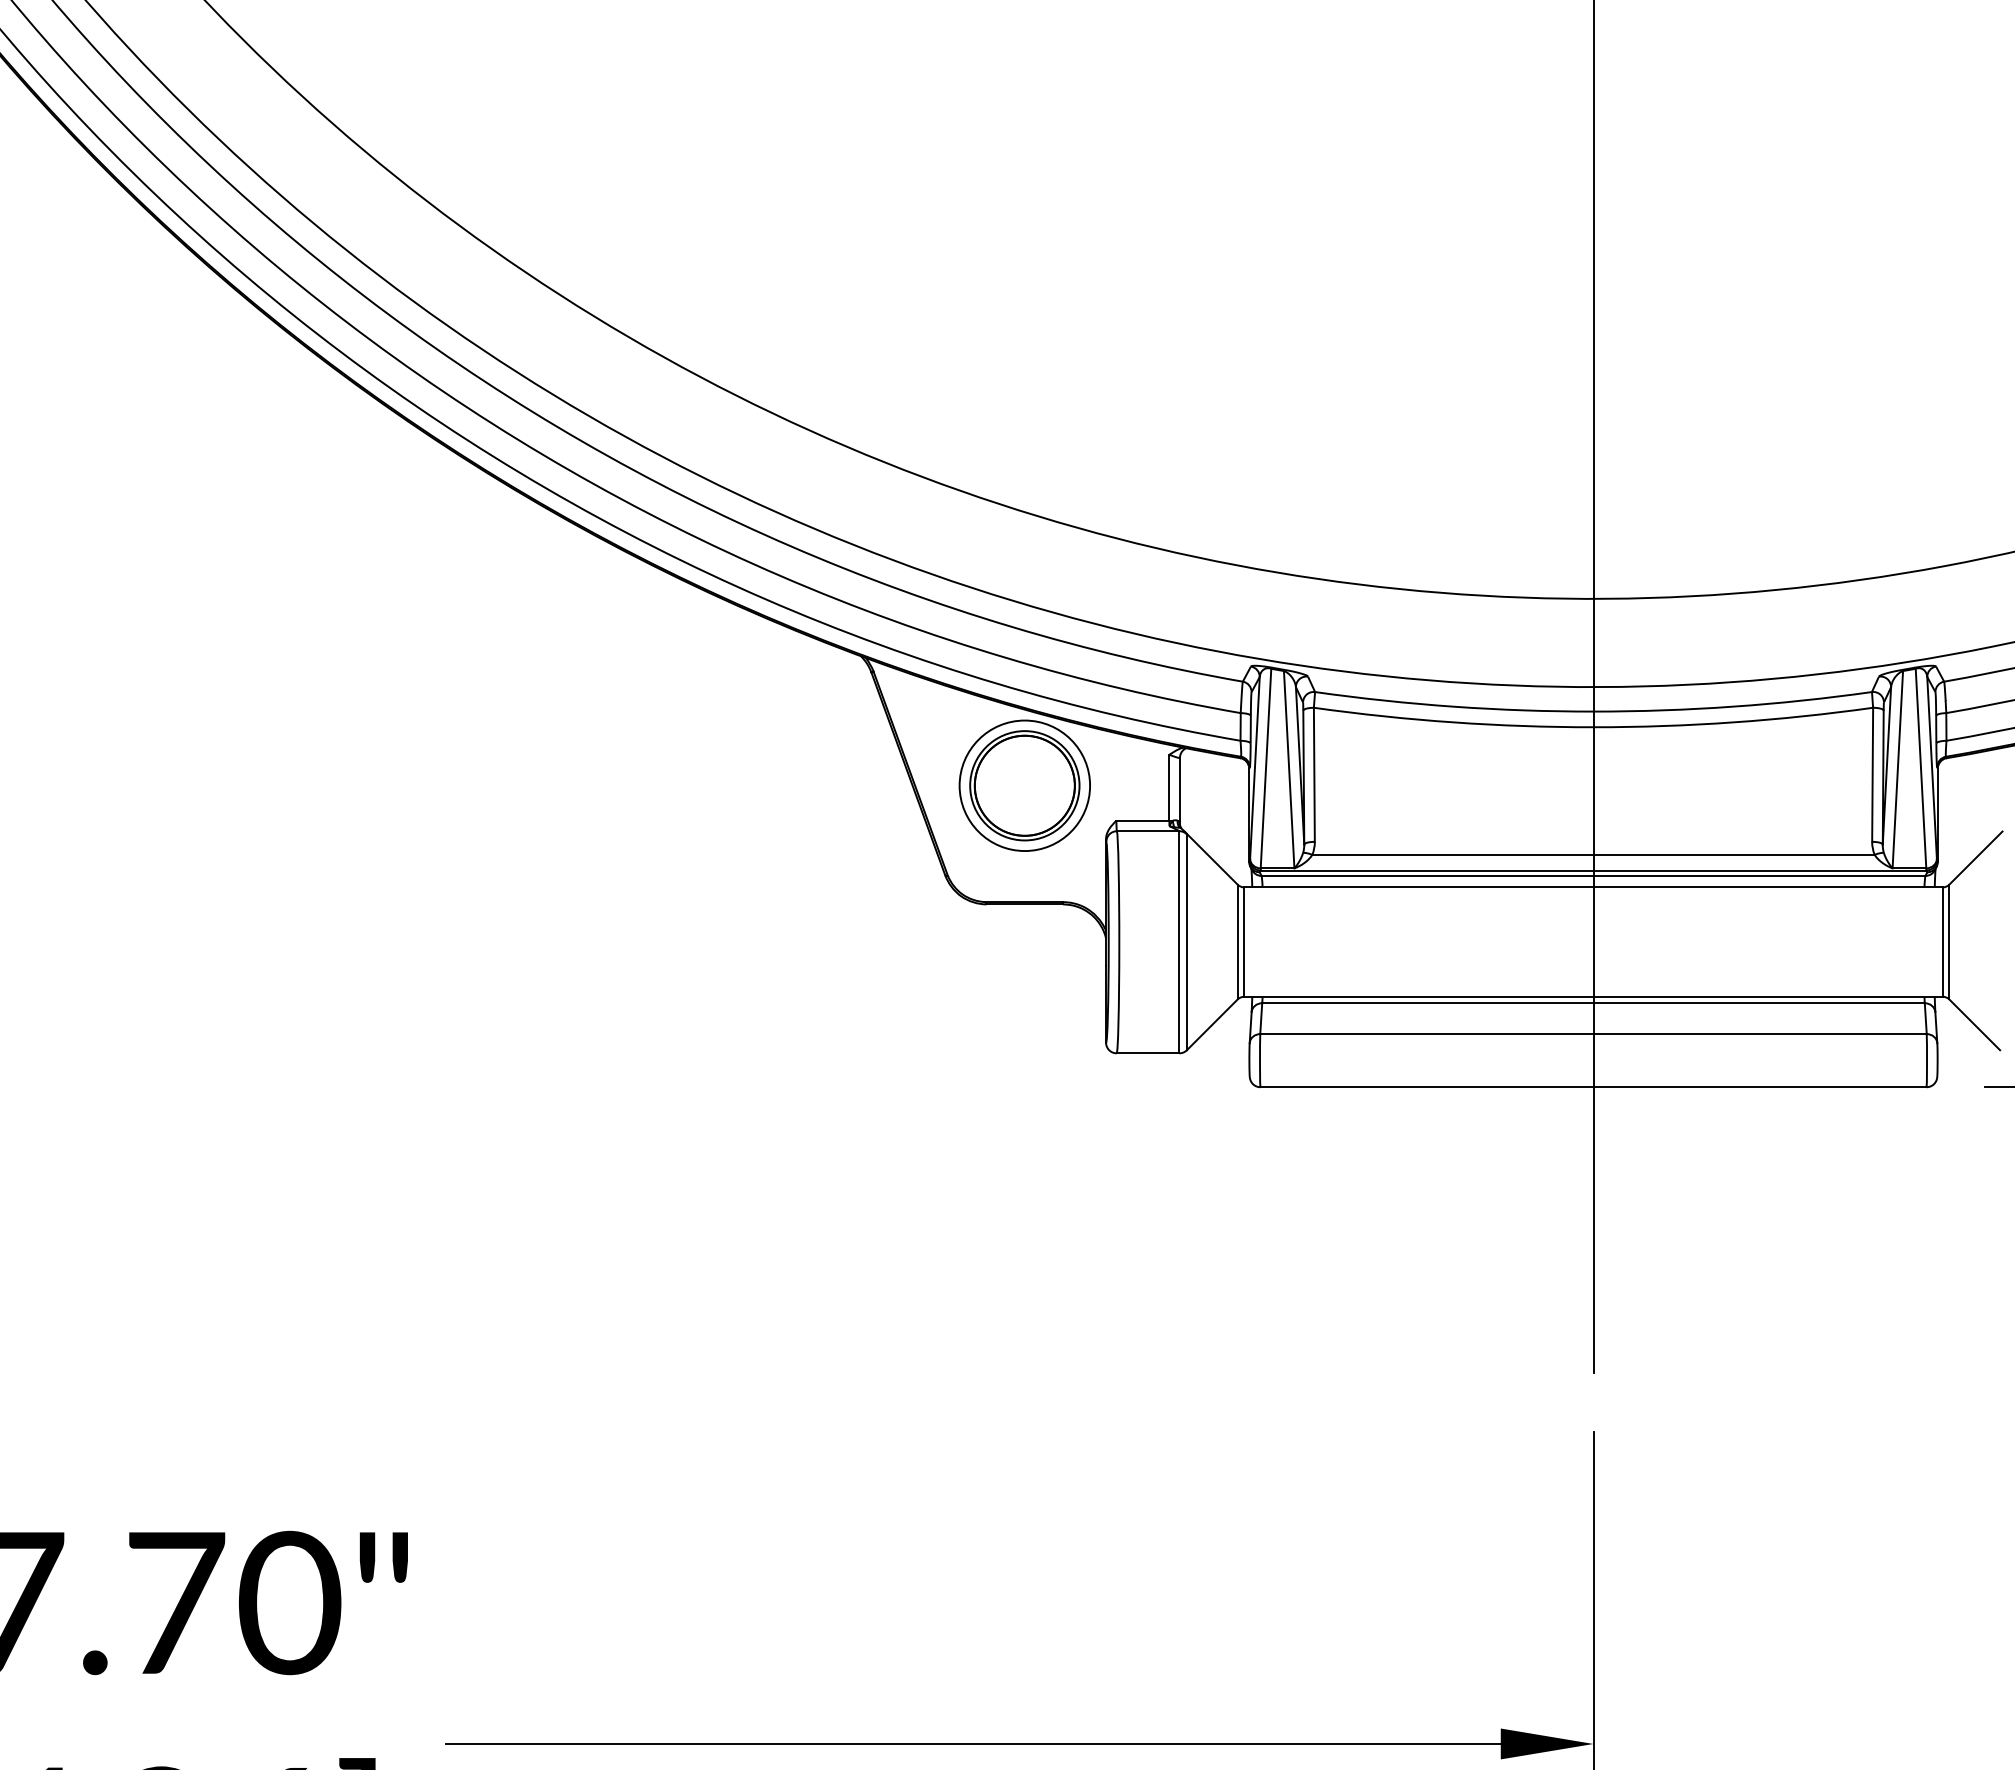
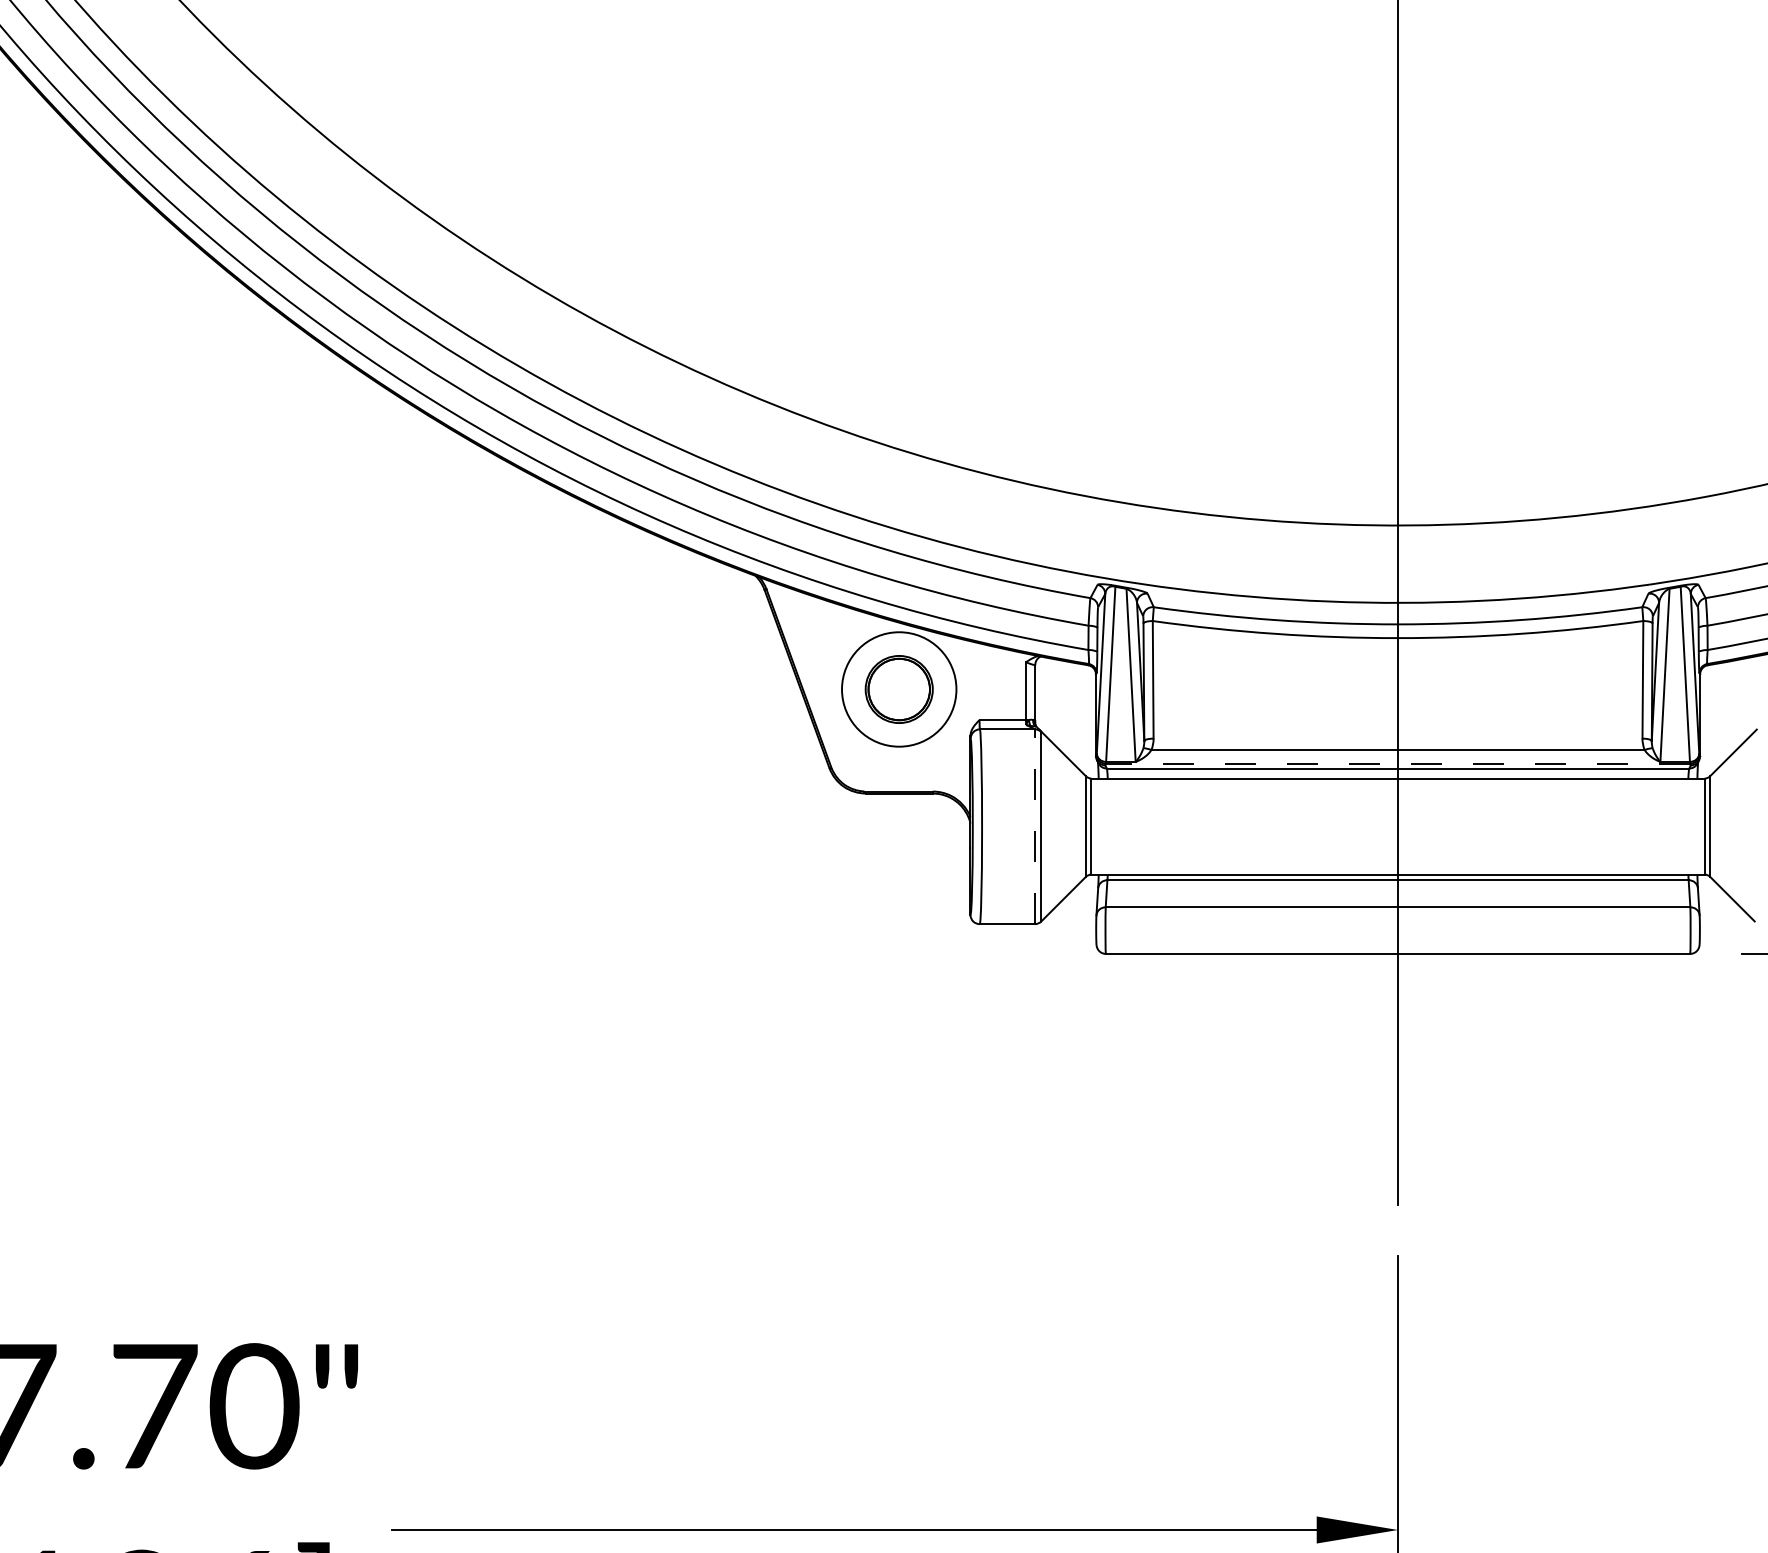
part: (1024, 785) -> (898, 689), size x0.7
line: (1593, 870) -> (1398, 763), solid -> dashed
line: (1179, 941) -> (1034, 826), solid -> dashed

